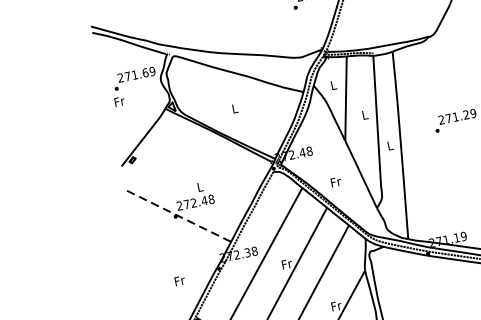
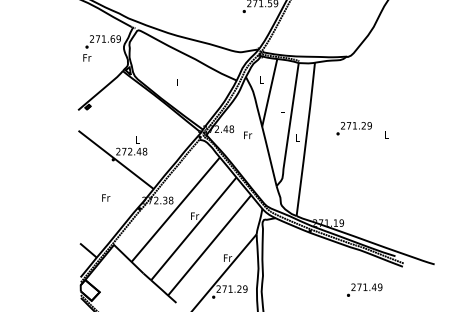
text: (336, 181) -> (248, 134), moved
line: (179, 215) -> (116, 159), dashed -> solid
text: (180, 280) -> (106, 197), moved

